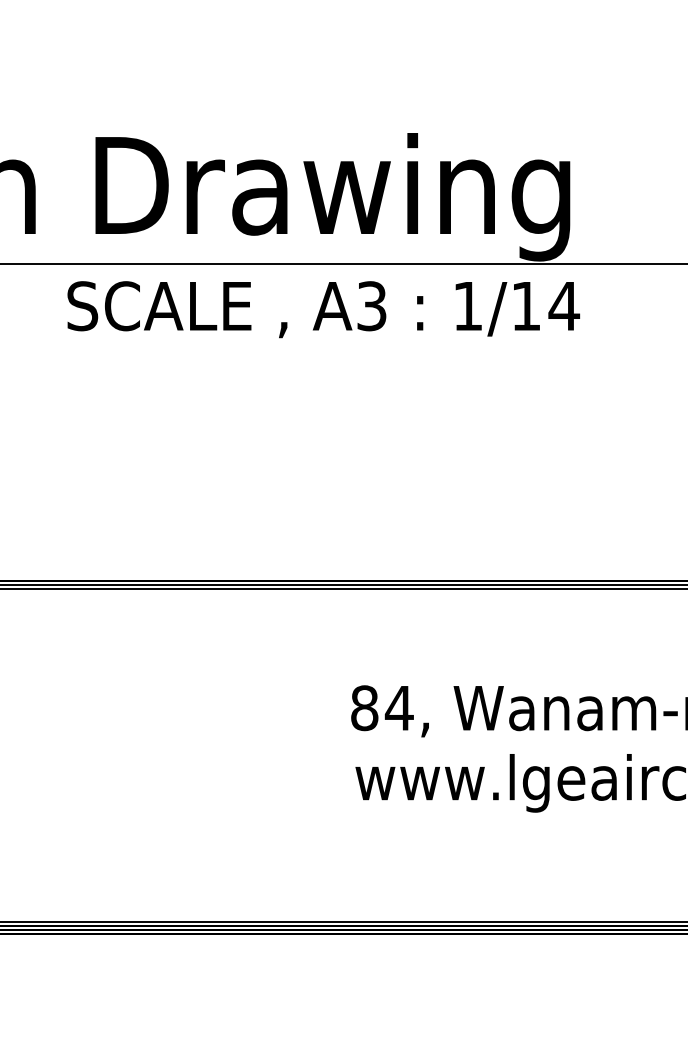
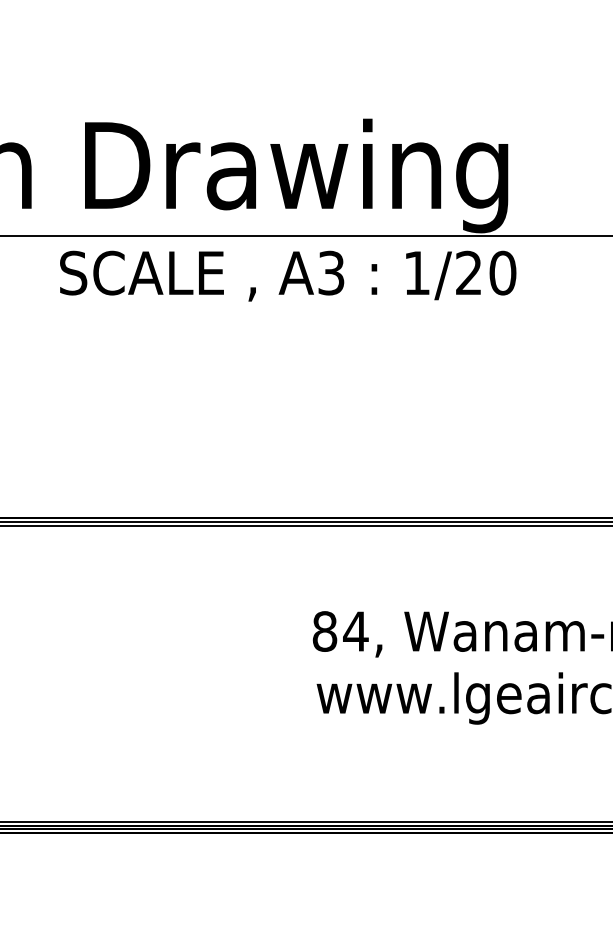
text: (545, 305) -> (486, 272), 1/14 -> 1/20

